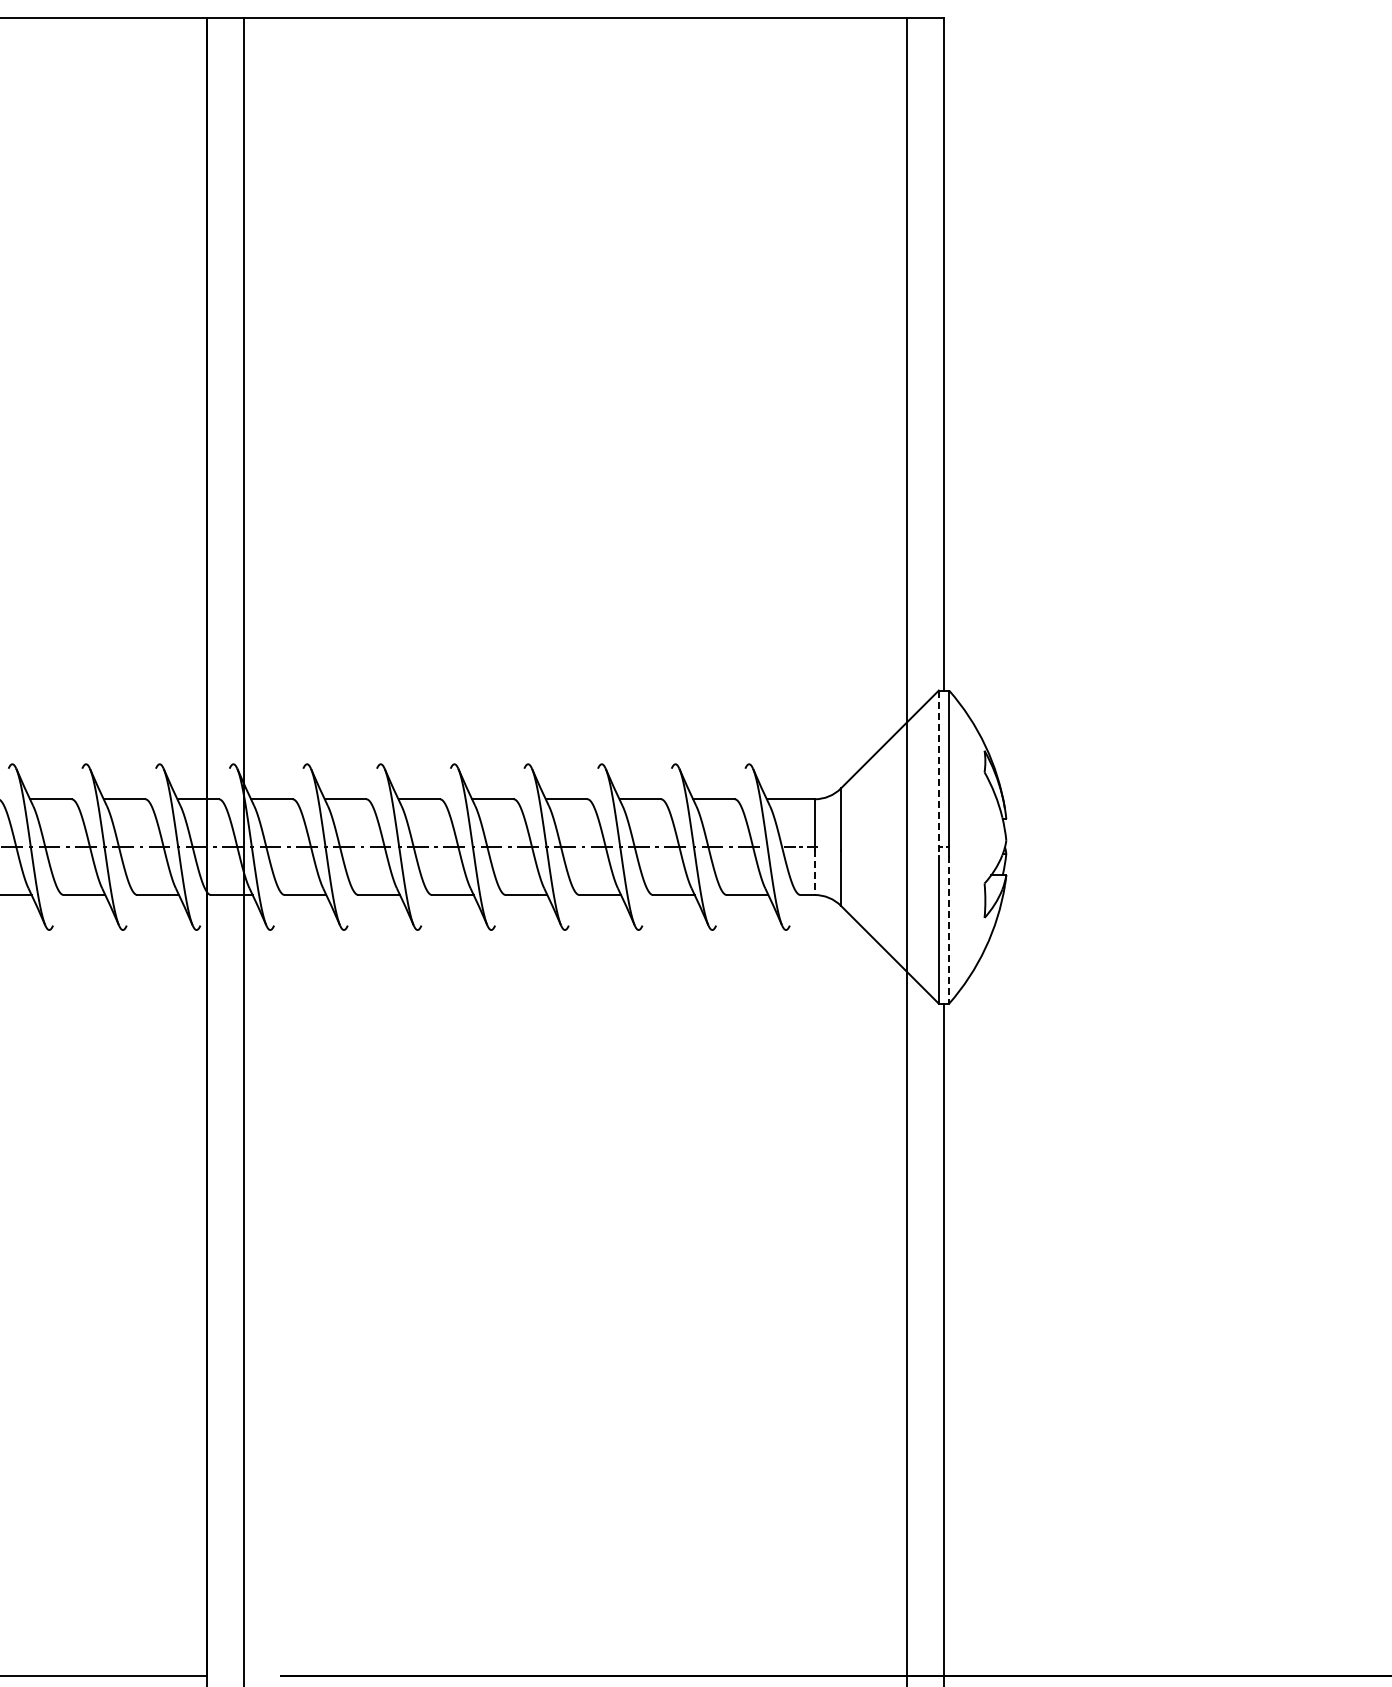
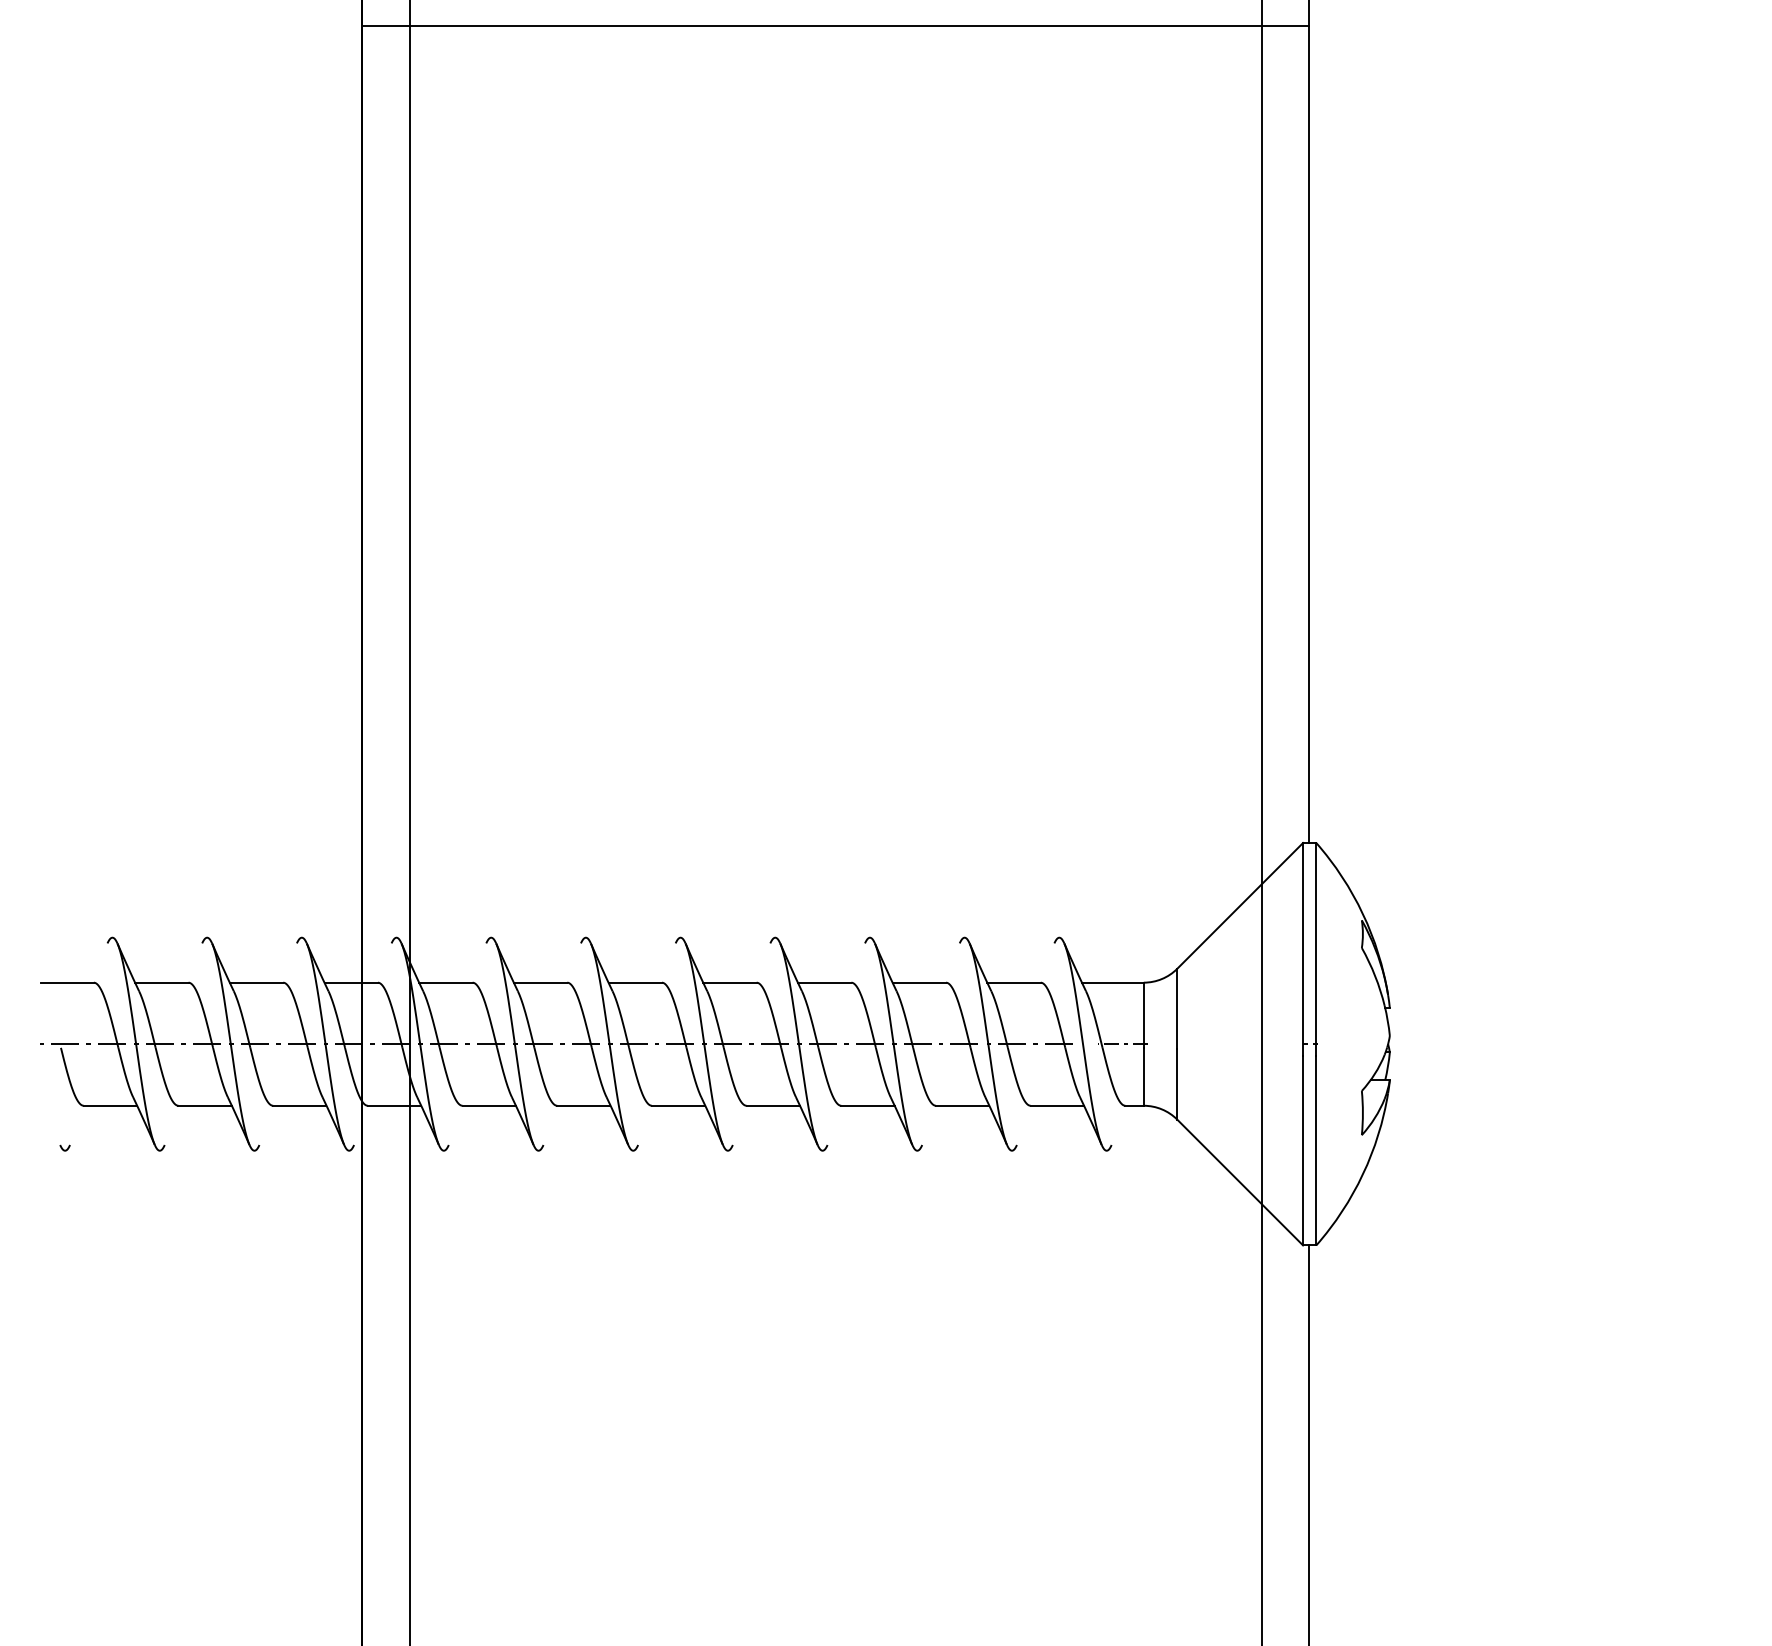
line: (574, 55) -> (834, 26), added
line: (938, 773) -> (1302, 949), dashed -> solid
line: (814, 872) -> (1143, 1076), dashed -> solid
line: (949, 930) -> (1316, 1151), dashed -> solid

